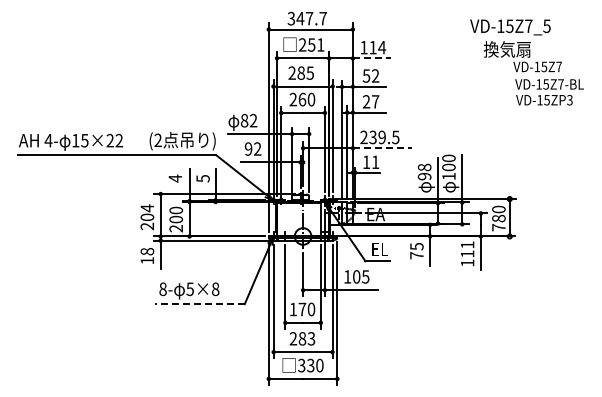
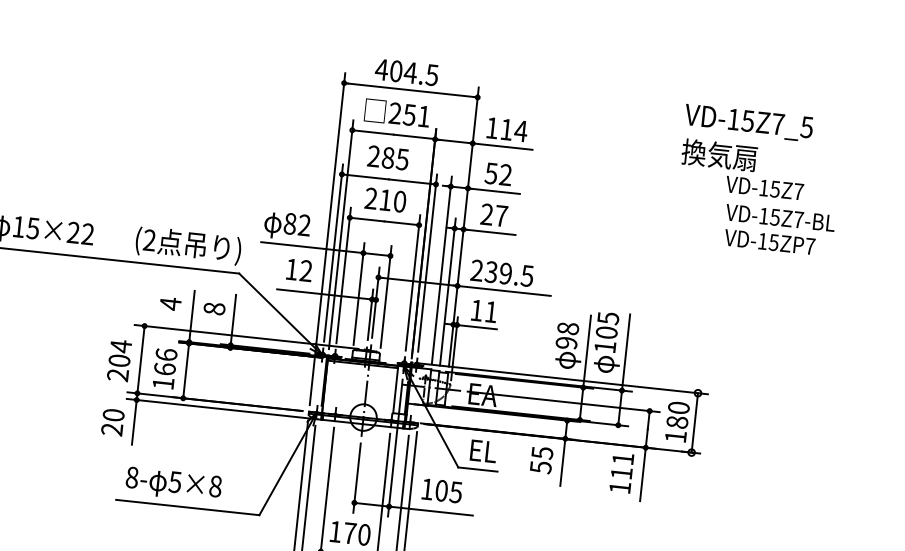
text: (306, 18) -> (405, 72), 347.7 -> 404.5
text: (510, 27) -> (748, 123), moved
line: (371, 58) -> (502, 146), dashed -> solid
text: (302, 99) -> (385, 199), 260 -> 210
text: (569, 99) -> (809, 245), VD-15ZP3 -> VD-15ZP7
text: (248, 148) -> (291, 268), 92 -> 12
line: (382, 148) -> (504, 291), dashed -> solid
text: (448, 158) -> (607, 318), 100 -> 105
text: (202, 178) -> (213, 308), 5 -> 8
text: (175, 219) -> (163, 368), 200 -> 166
text: (498, 227) -> (675, 436), 780 -> 180
text: (416, 255) -> (540, 466), 75 -> 55
text: (146, 256) -> (111, 422), 18 -> 20
line: (199, 304) -> (187, 507), dashed -> solid

